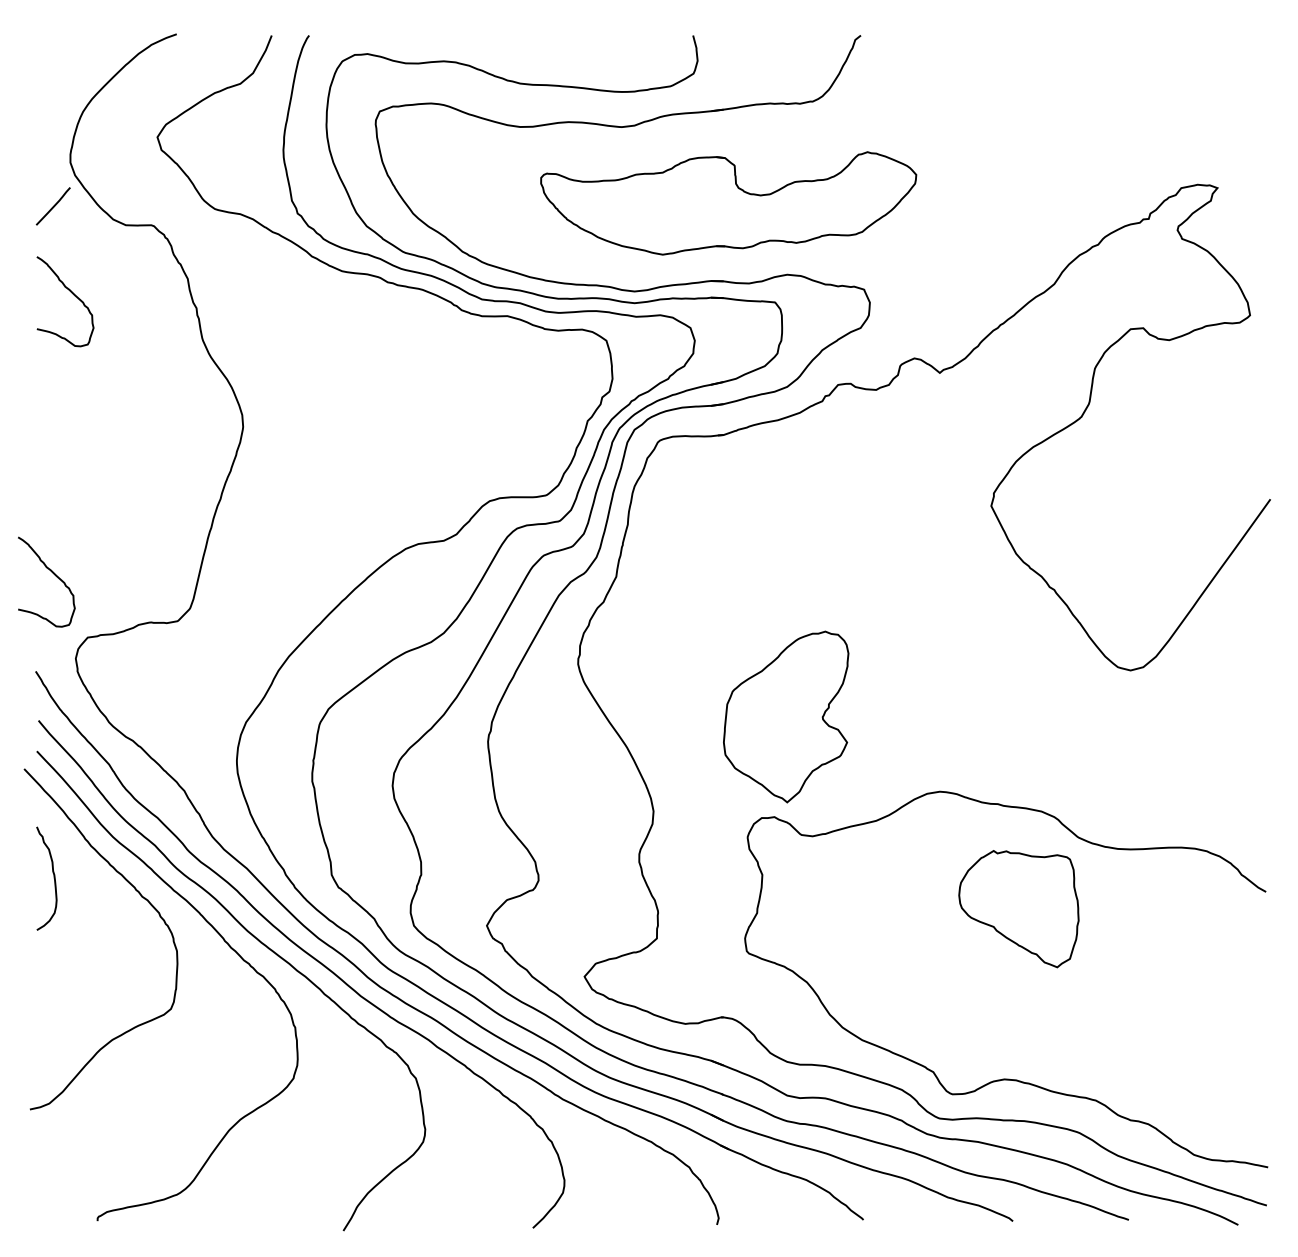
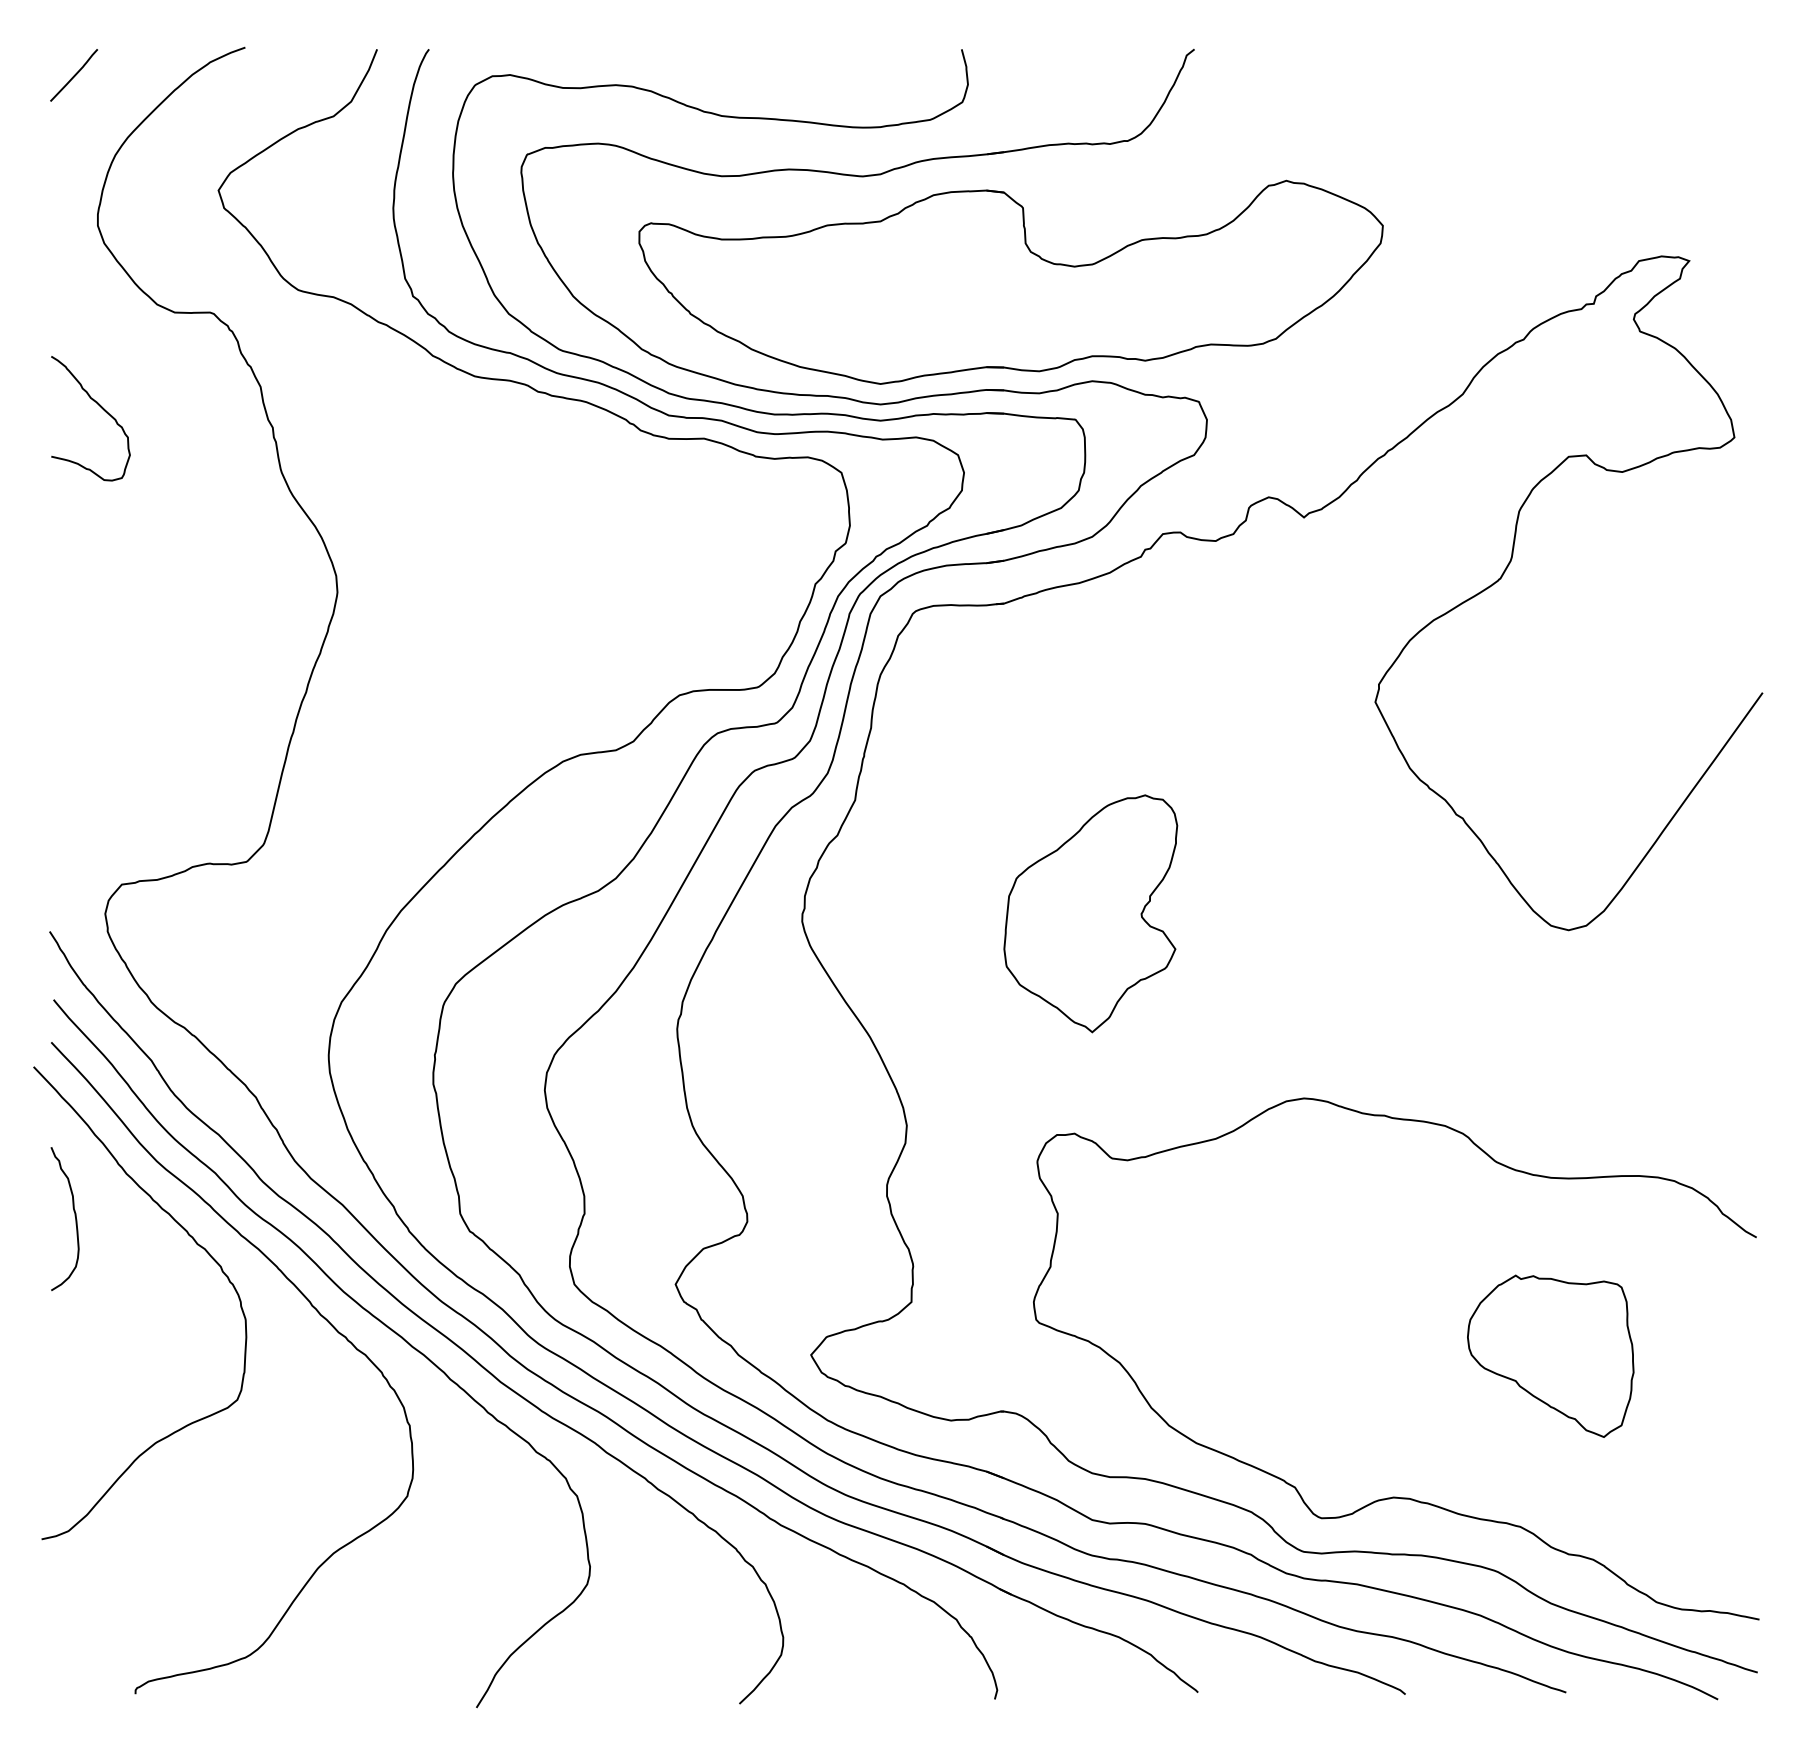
part: (728, 202) -> (1010, 281), size x1.43
line: (52, 206) -> (73, 75), moved
curve: (53, 574) -> (74, 796), removed
part: (785, 716) -> (1090, 913), moved
part: (1018, 908) -> (1550, 1355), moved

